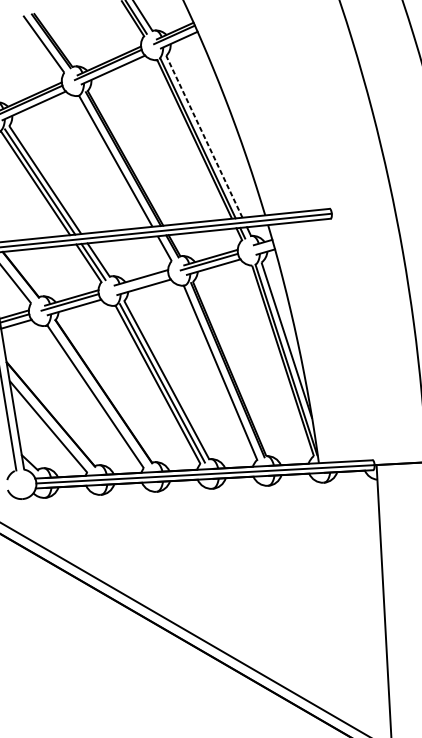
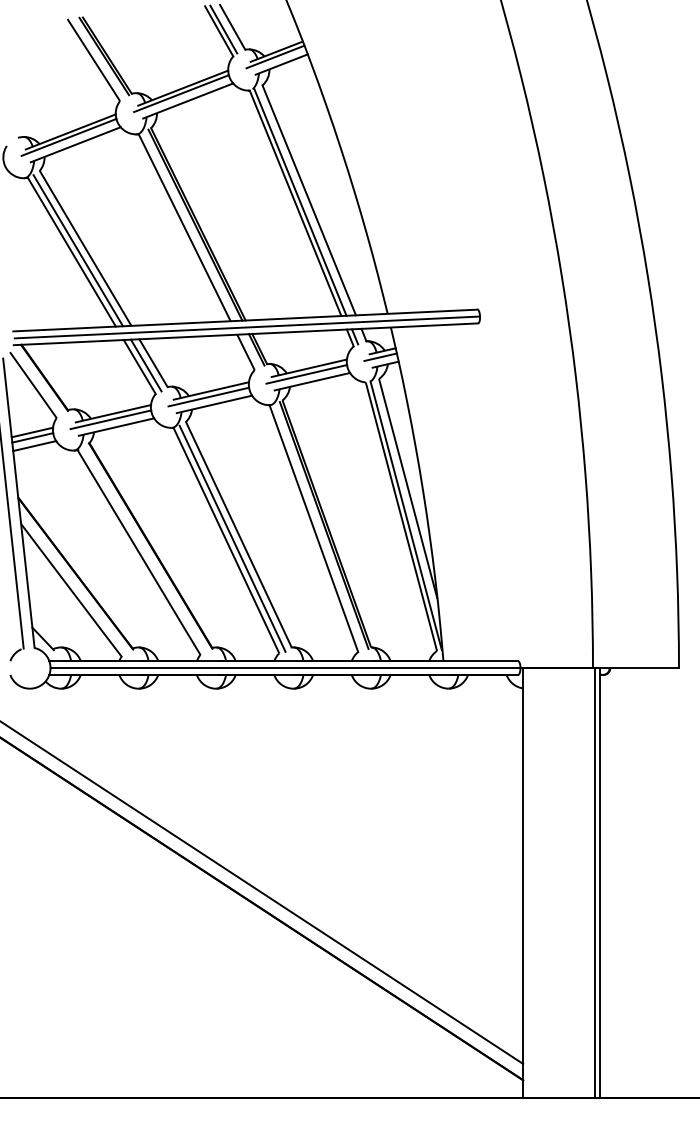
line: (204, 136) -> (309, 199), dashed -> solid
line: (261, 247) -> (380, 357), added
line: (139, 281) -> (208, 396), added

